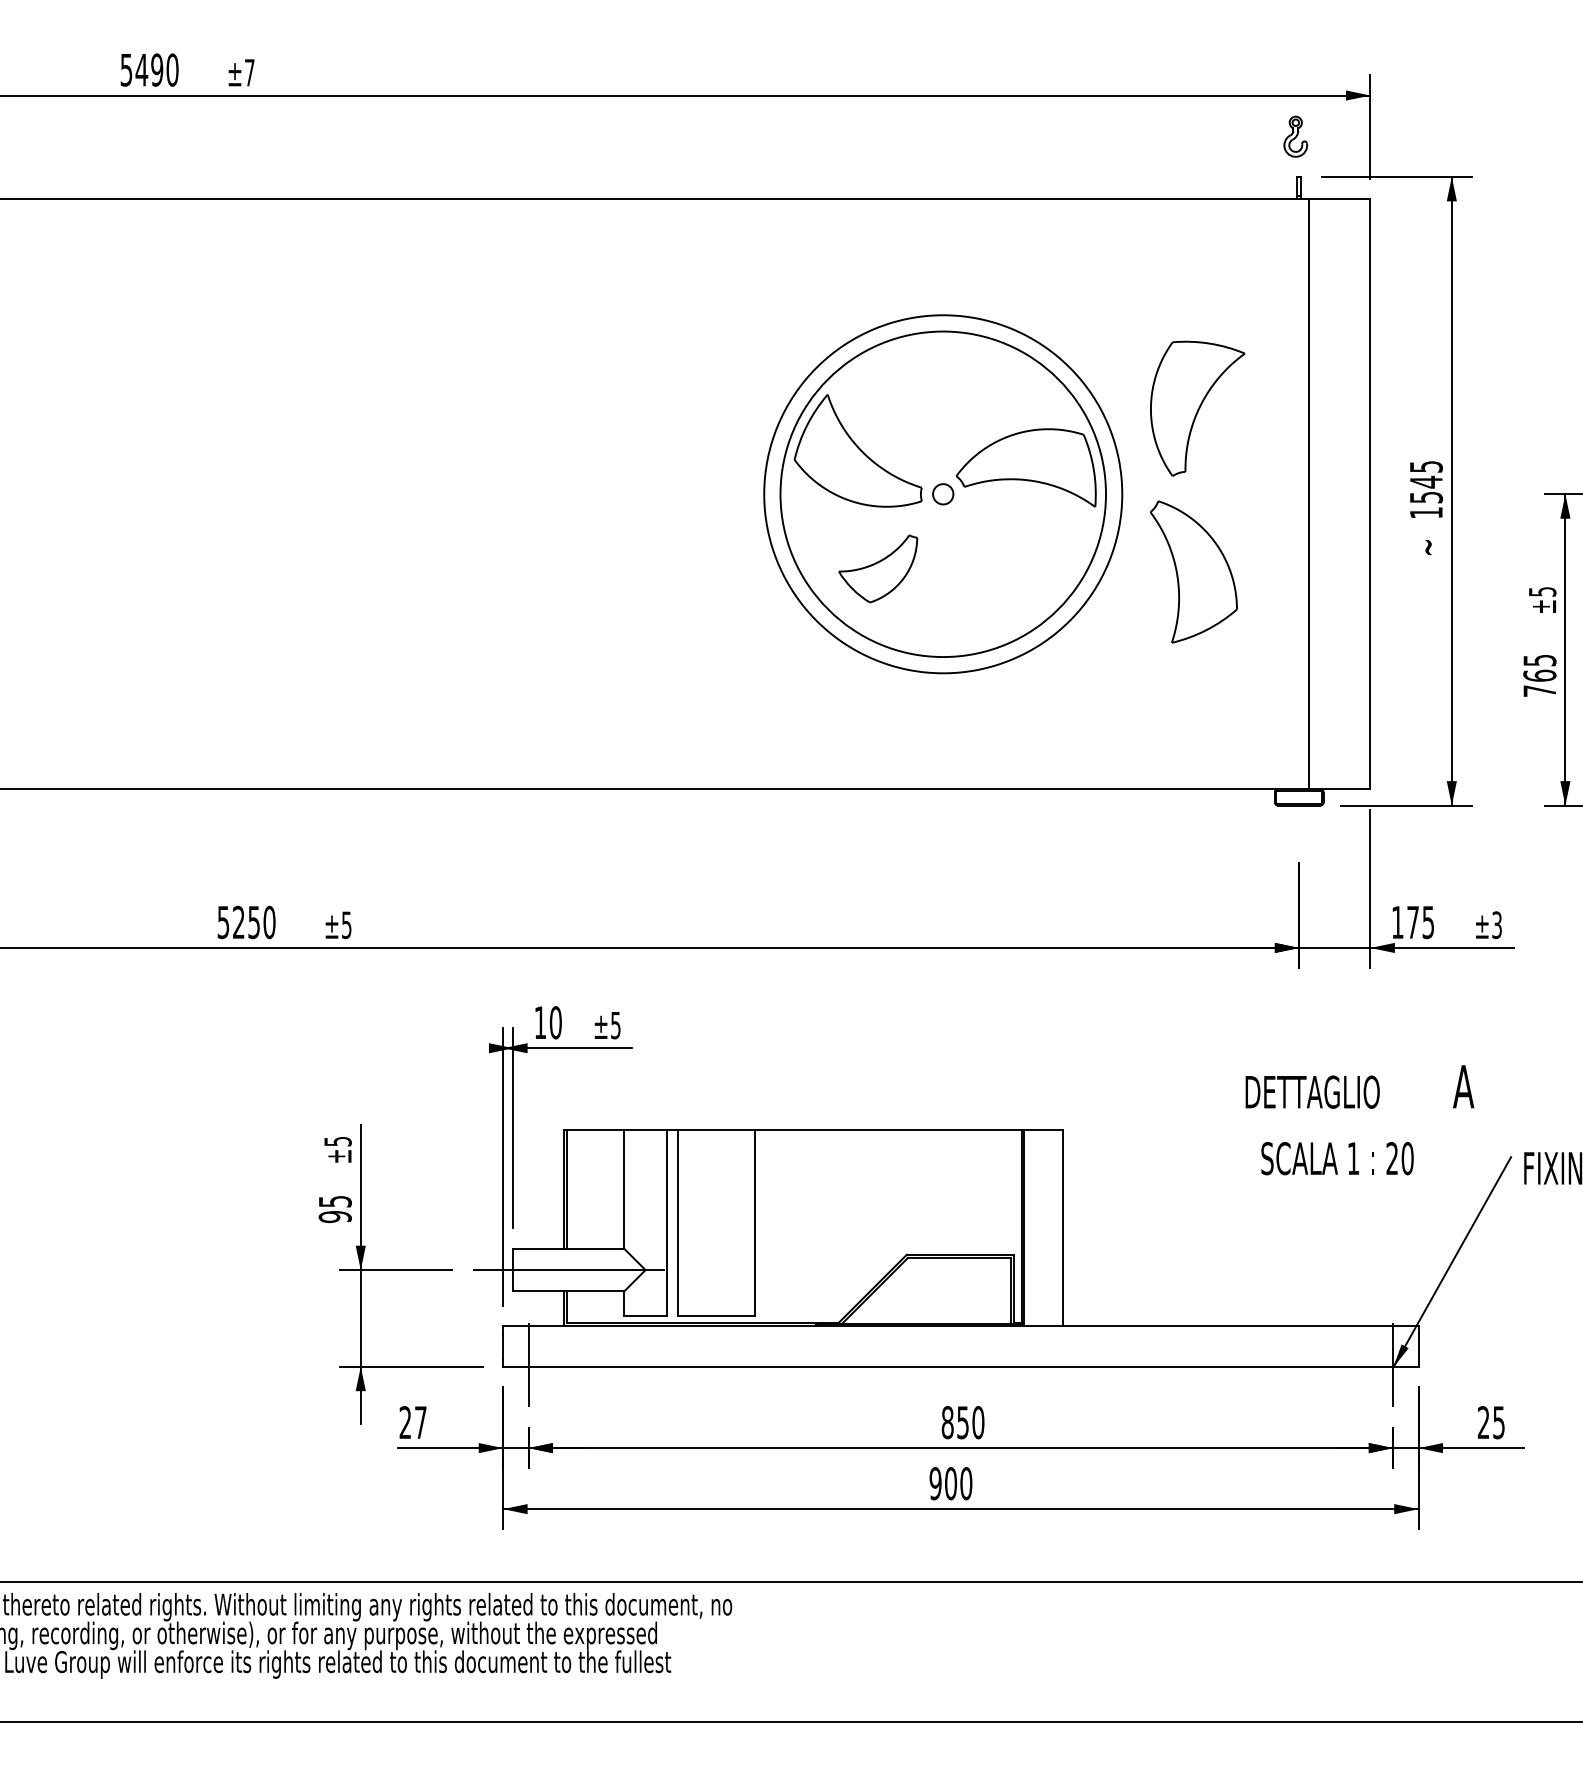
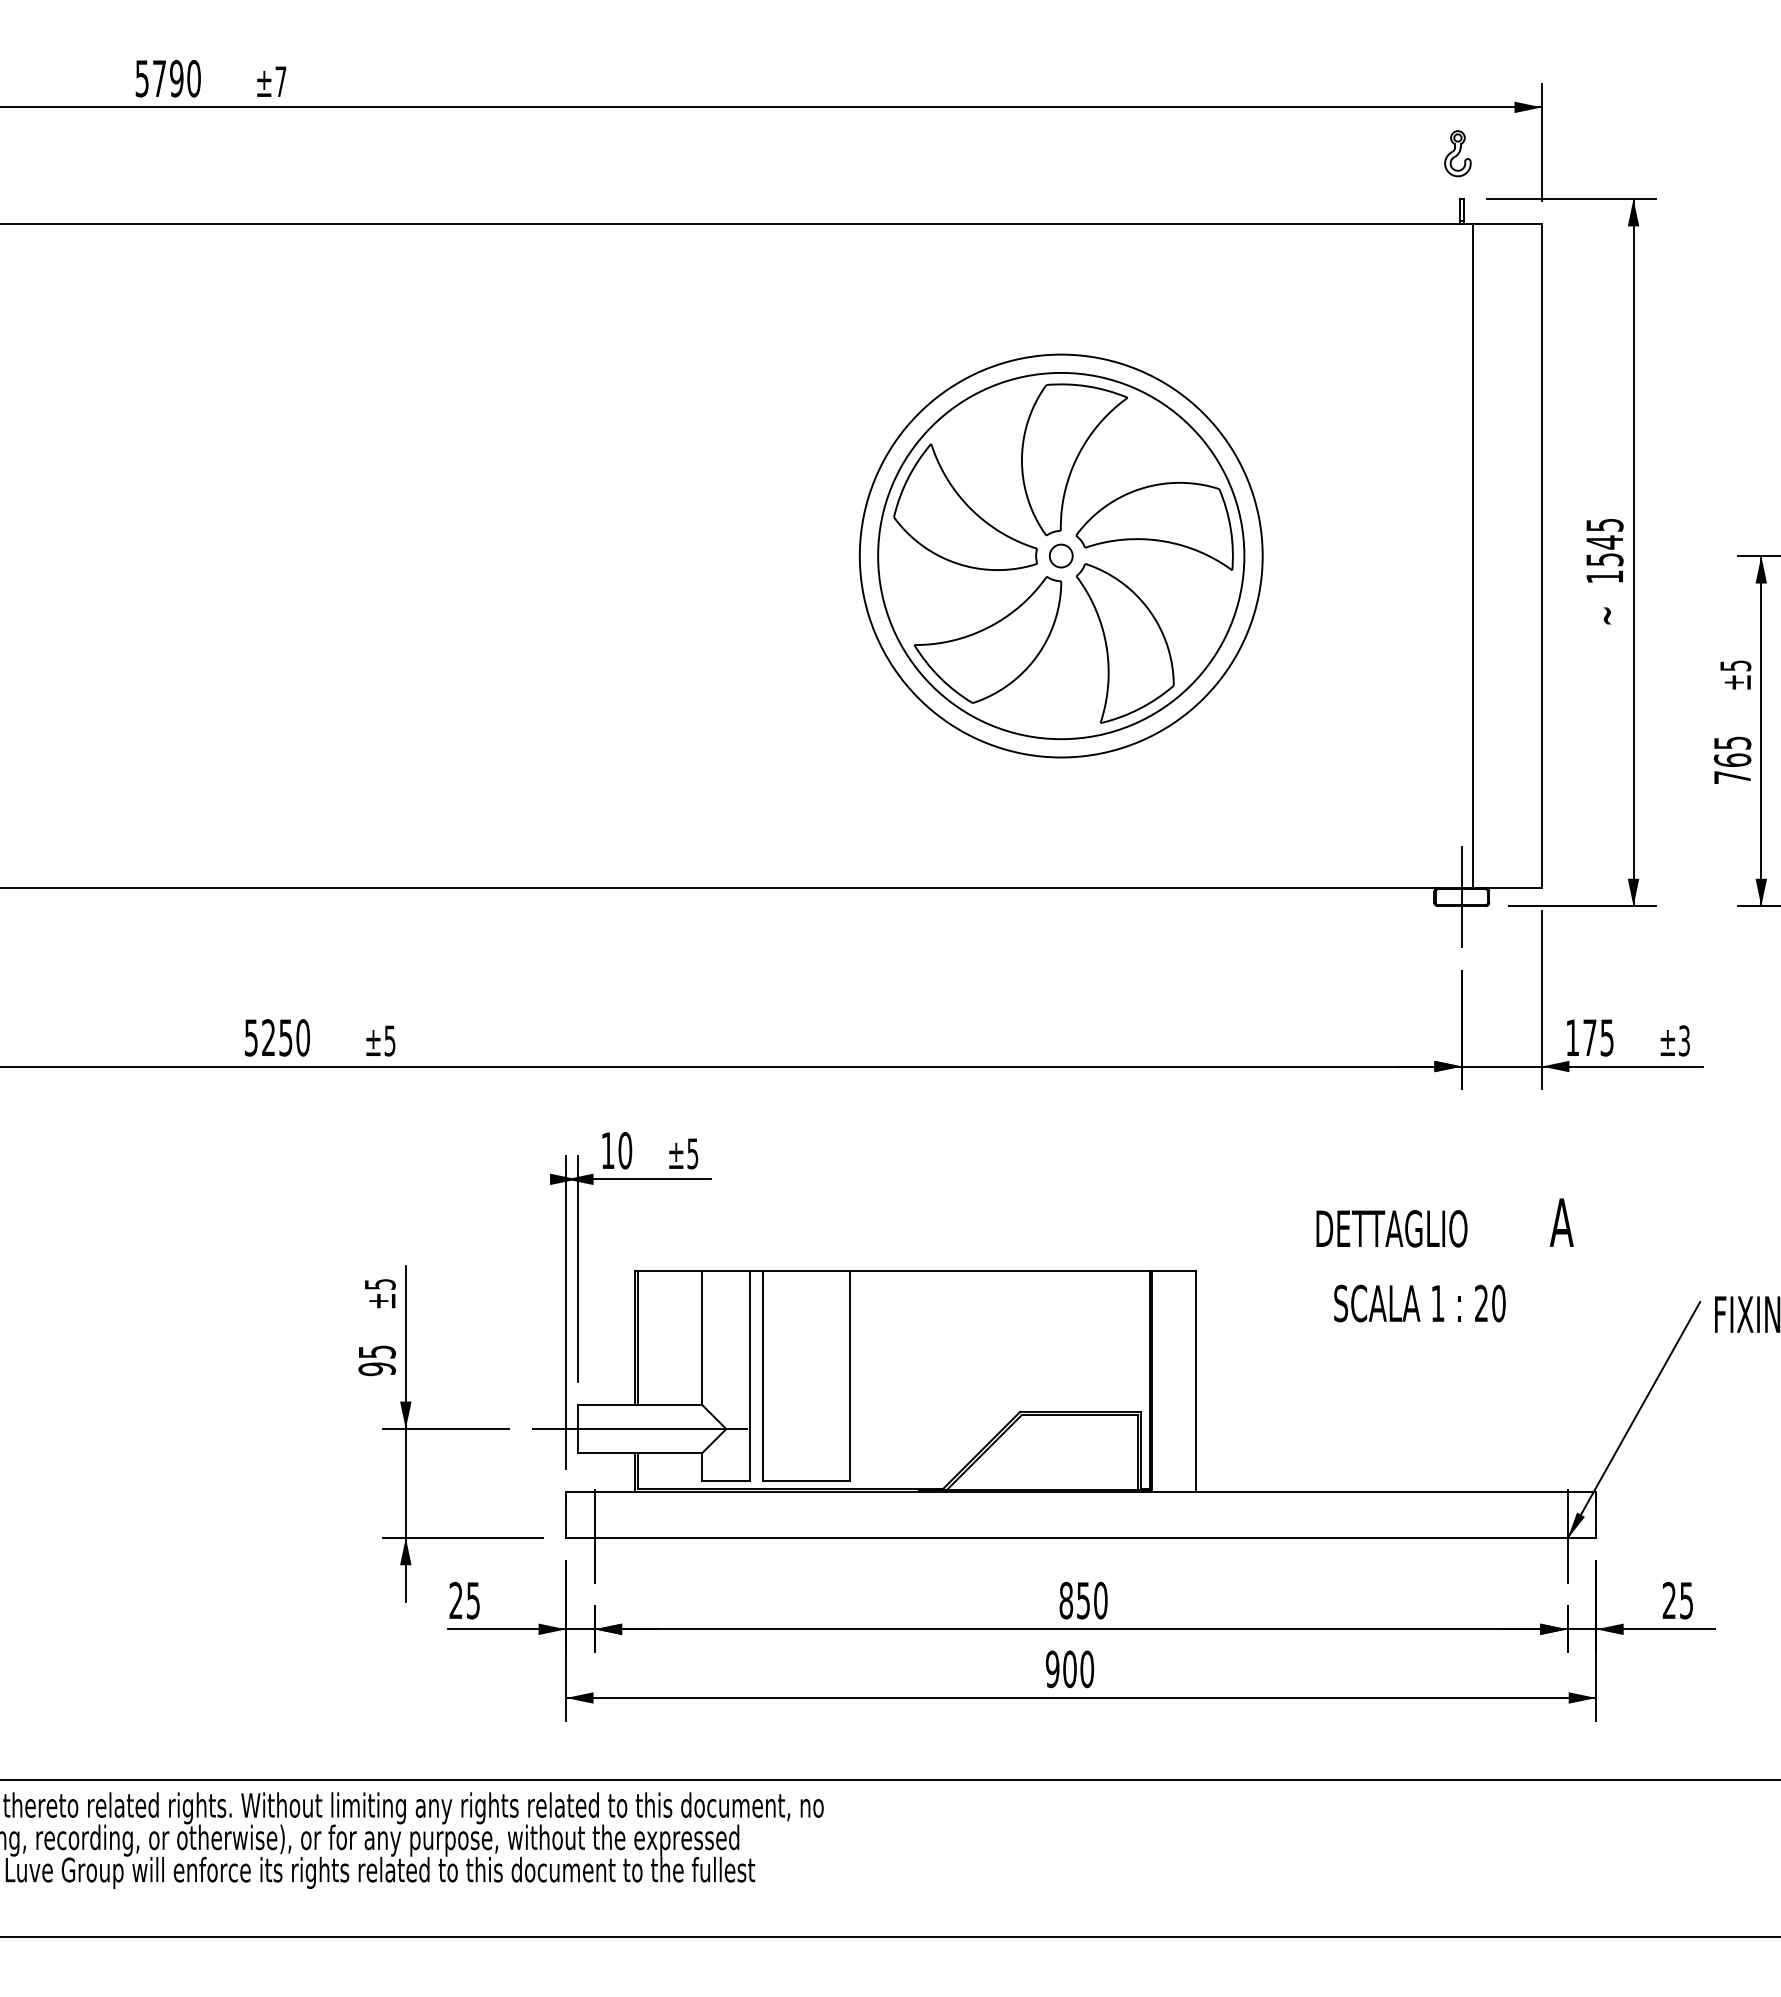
text: (141, 69) -> (159, 78), 5490 -> 5790
part: (1197, 408) -> (1074, 459), moved
part: (877, 568) -> (987, 639), size x1.67
part: (1194, 572) -> (1125, 643), moved
line: (1298, 796) -> (1461, 896), added
text: (1359, 1120) -> (1444, 1260), moved
text: (420, 1422) -> (473, 1600), 27 -> 25

